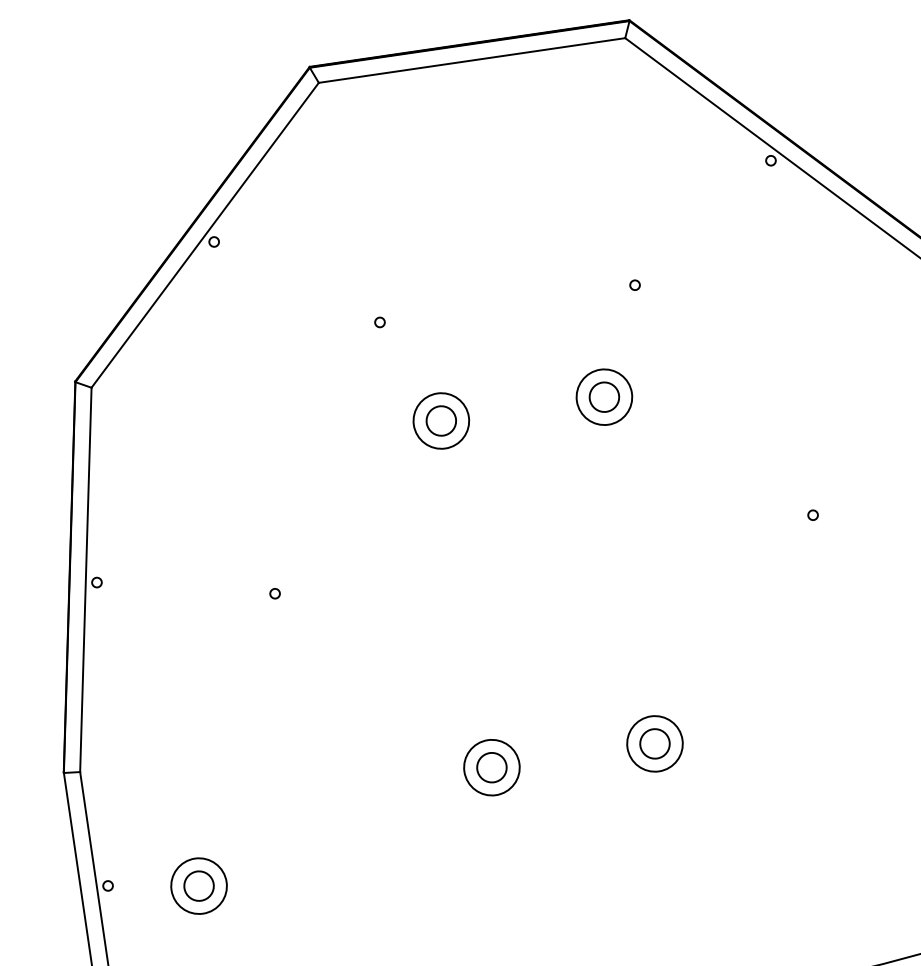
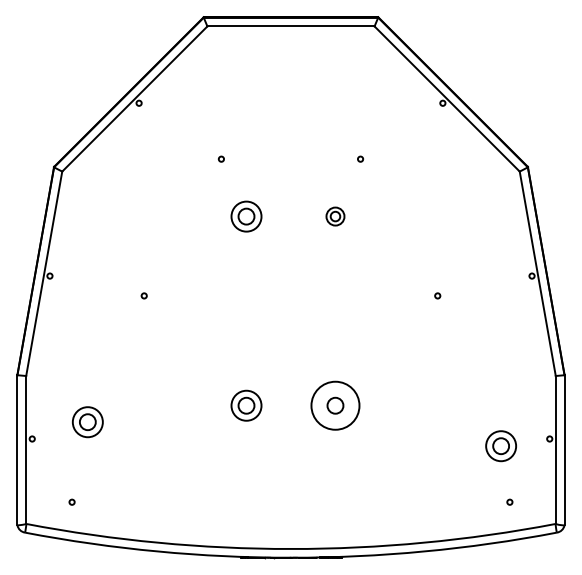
part: (604, 396) -> (335, 216), size x0.6
circle: (654, 743) -> (335, 405), size x1.6
part: (198, 886) -> (87, 422), moved

